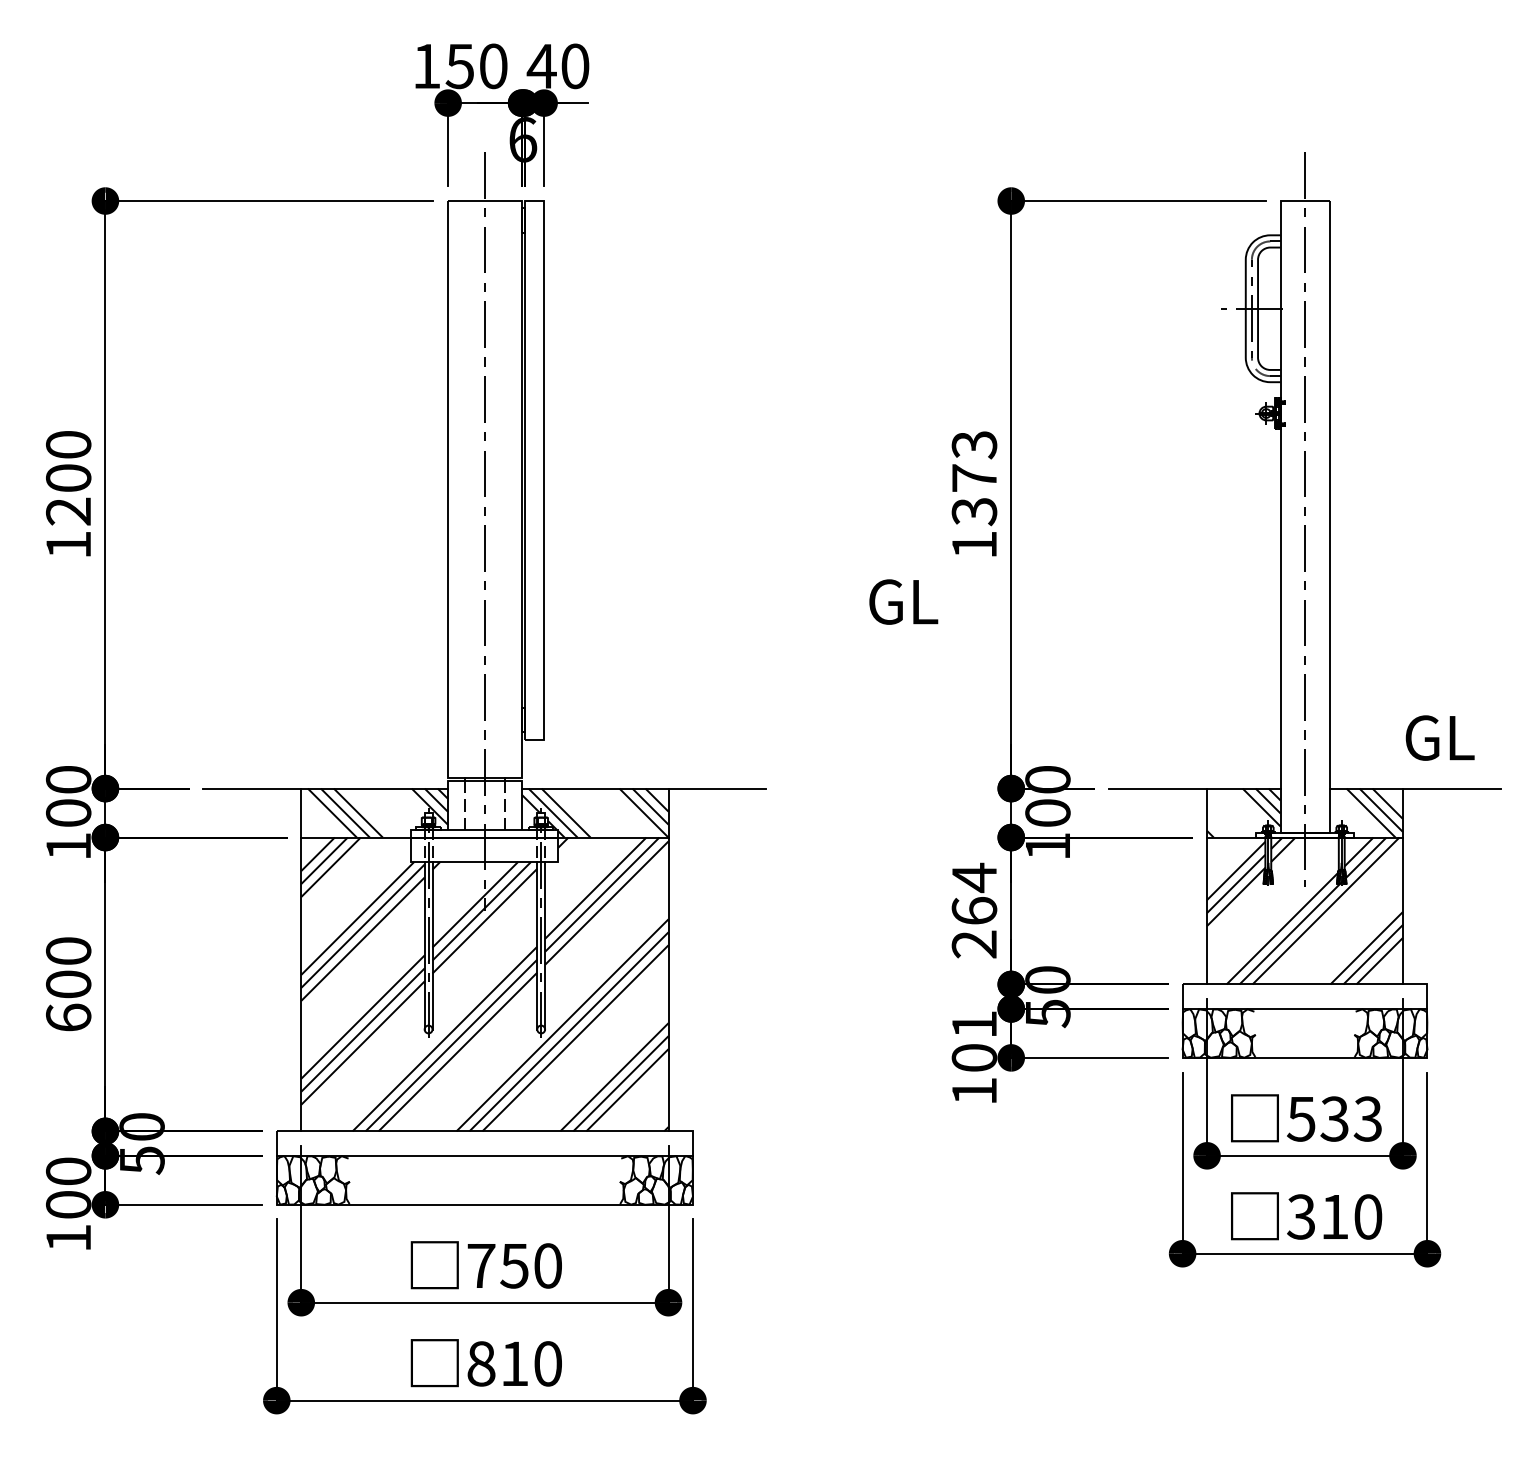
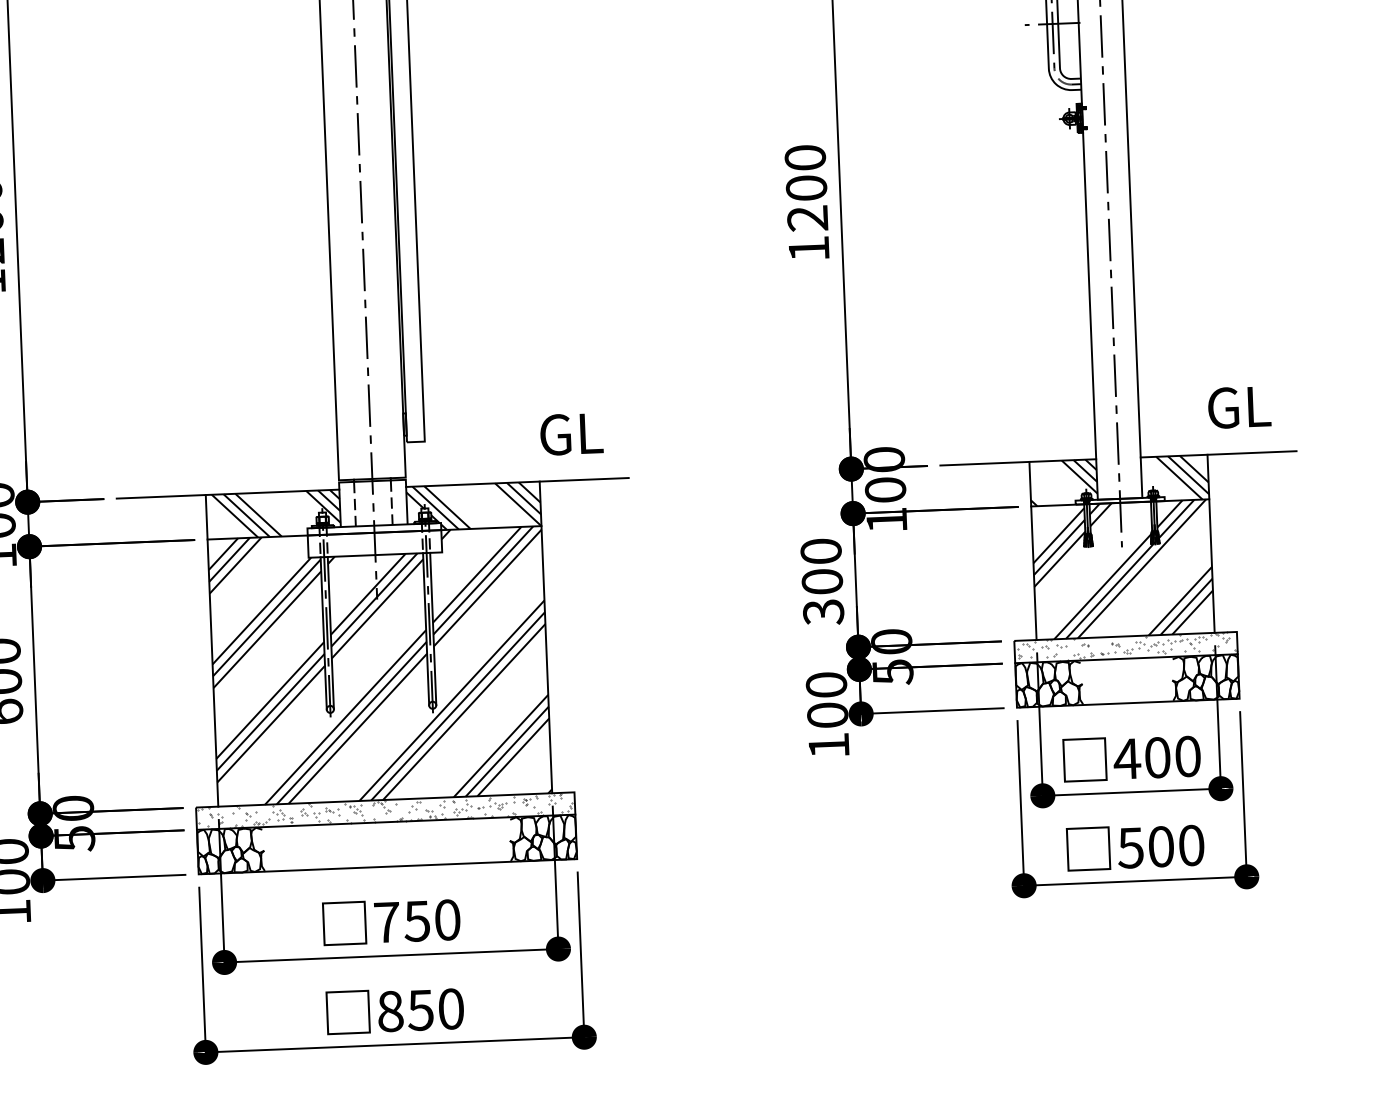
text: (974, 478) -> (806, 188), 1373 -> 1200
text: (903, 601) -> (571, 433), moved
text: (974, 910) -> (822, 581), 264 -> 300
hatch: (1306, 996) -> (1127, 647), added
text: (974, 1024) -> (826, 684), 101 -> 100
text: (1334, 1118) -> (1157, 757), 533 -> 400
hatch: (483, 1143) -> (384, 811), added
text: (1317, 1216) -> (1145, 846), 310 -> 500
text: (514, 1363) -> (420, 1009), 810 -> 850

